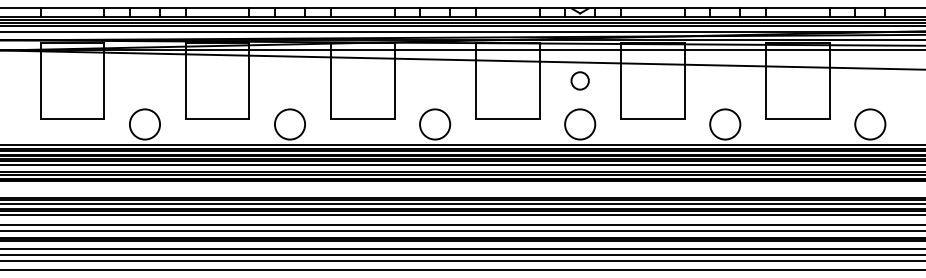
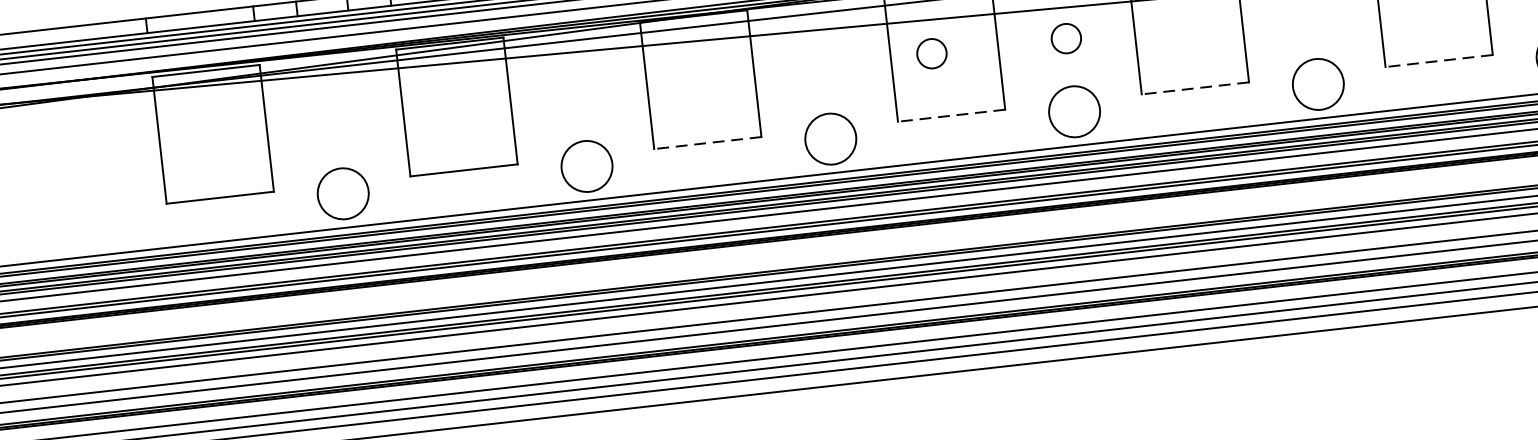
circle: (499, 80) -> (930, 53), added
line: (362, 118) -> (707, 142), solid -> dashed
line: (507, 118) -> (951, 115), solid -> dashed
line: (652, 118) -> (1194, 88), solid -> dashed
line: (797, 118) -> (1438, 60), solid -> dashed

